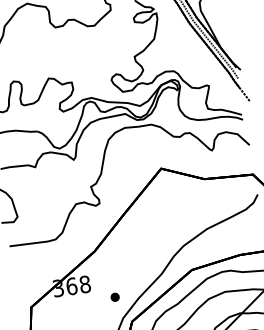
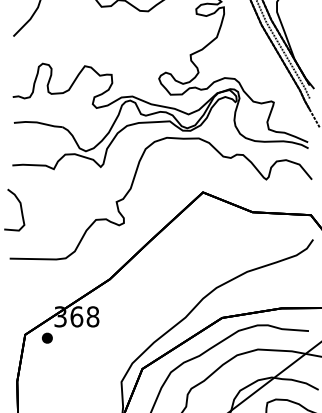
part: (115, 296) -> (47, 337), moved

